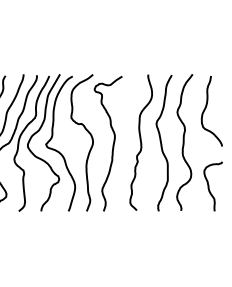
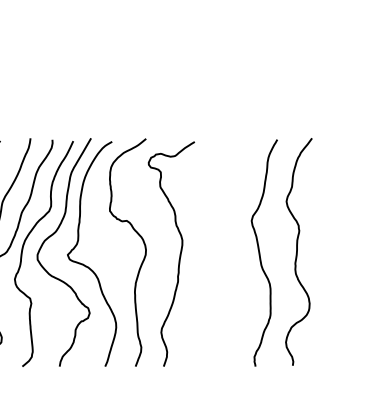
curve: (206, 108) -> (335, 195), removed
curve: (140, 142) -> (225, 251), removed
curve: (209, 186) -> (339, 325), removed

